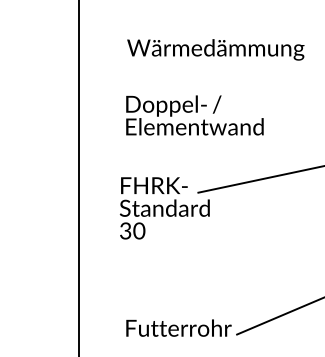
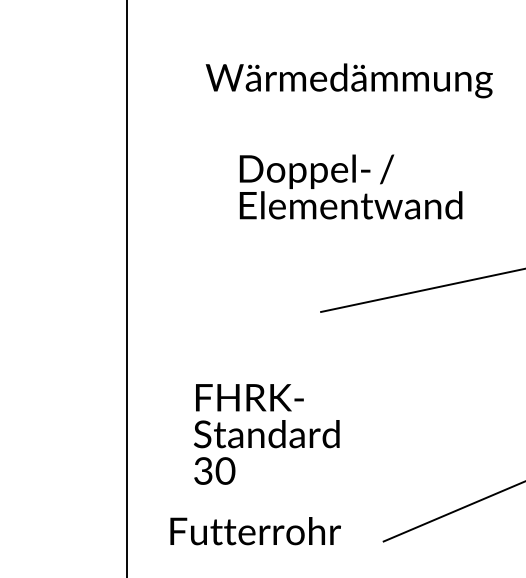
text: (194, 115) -> (350, 187), moved
text: (164, 208) -> (266, 434), moved
text: (178, 327) -> (254, 530), moved

